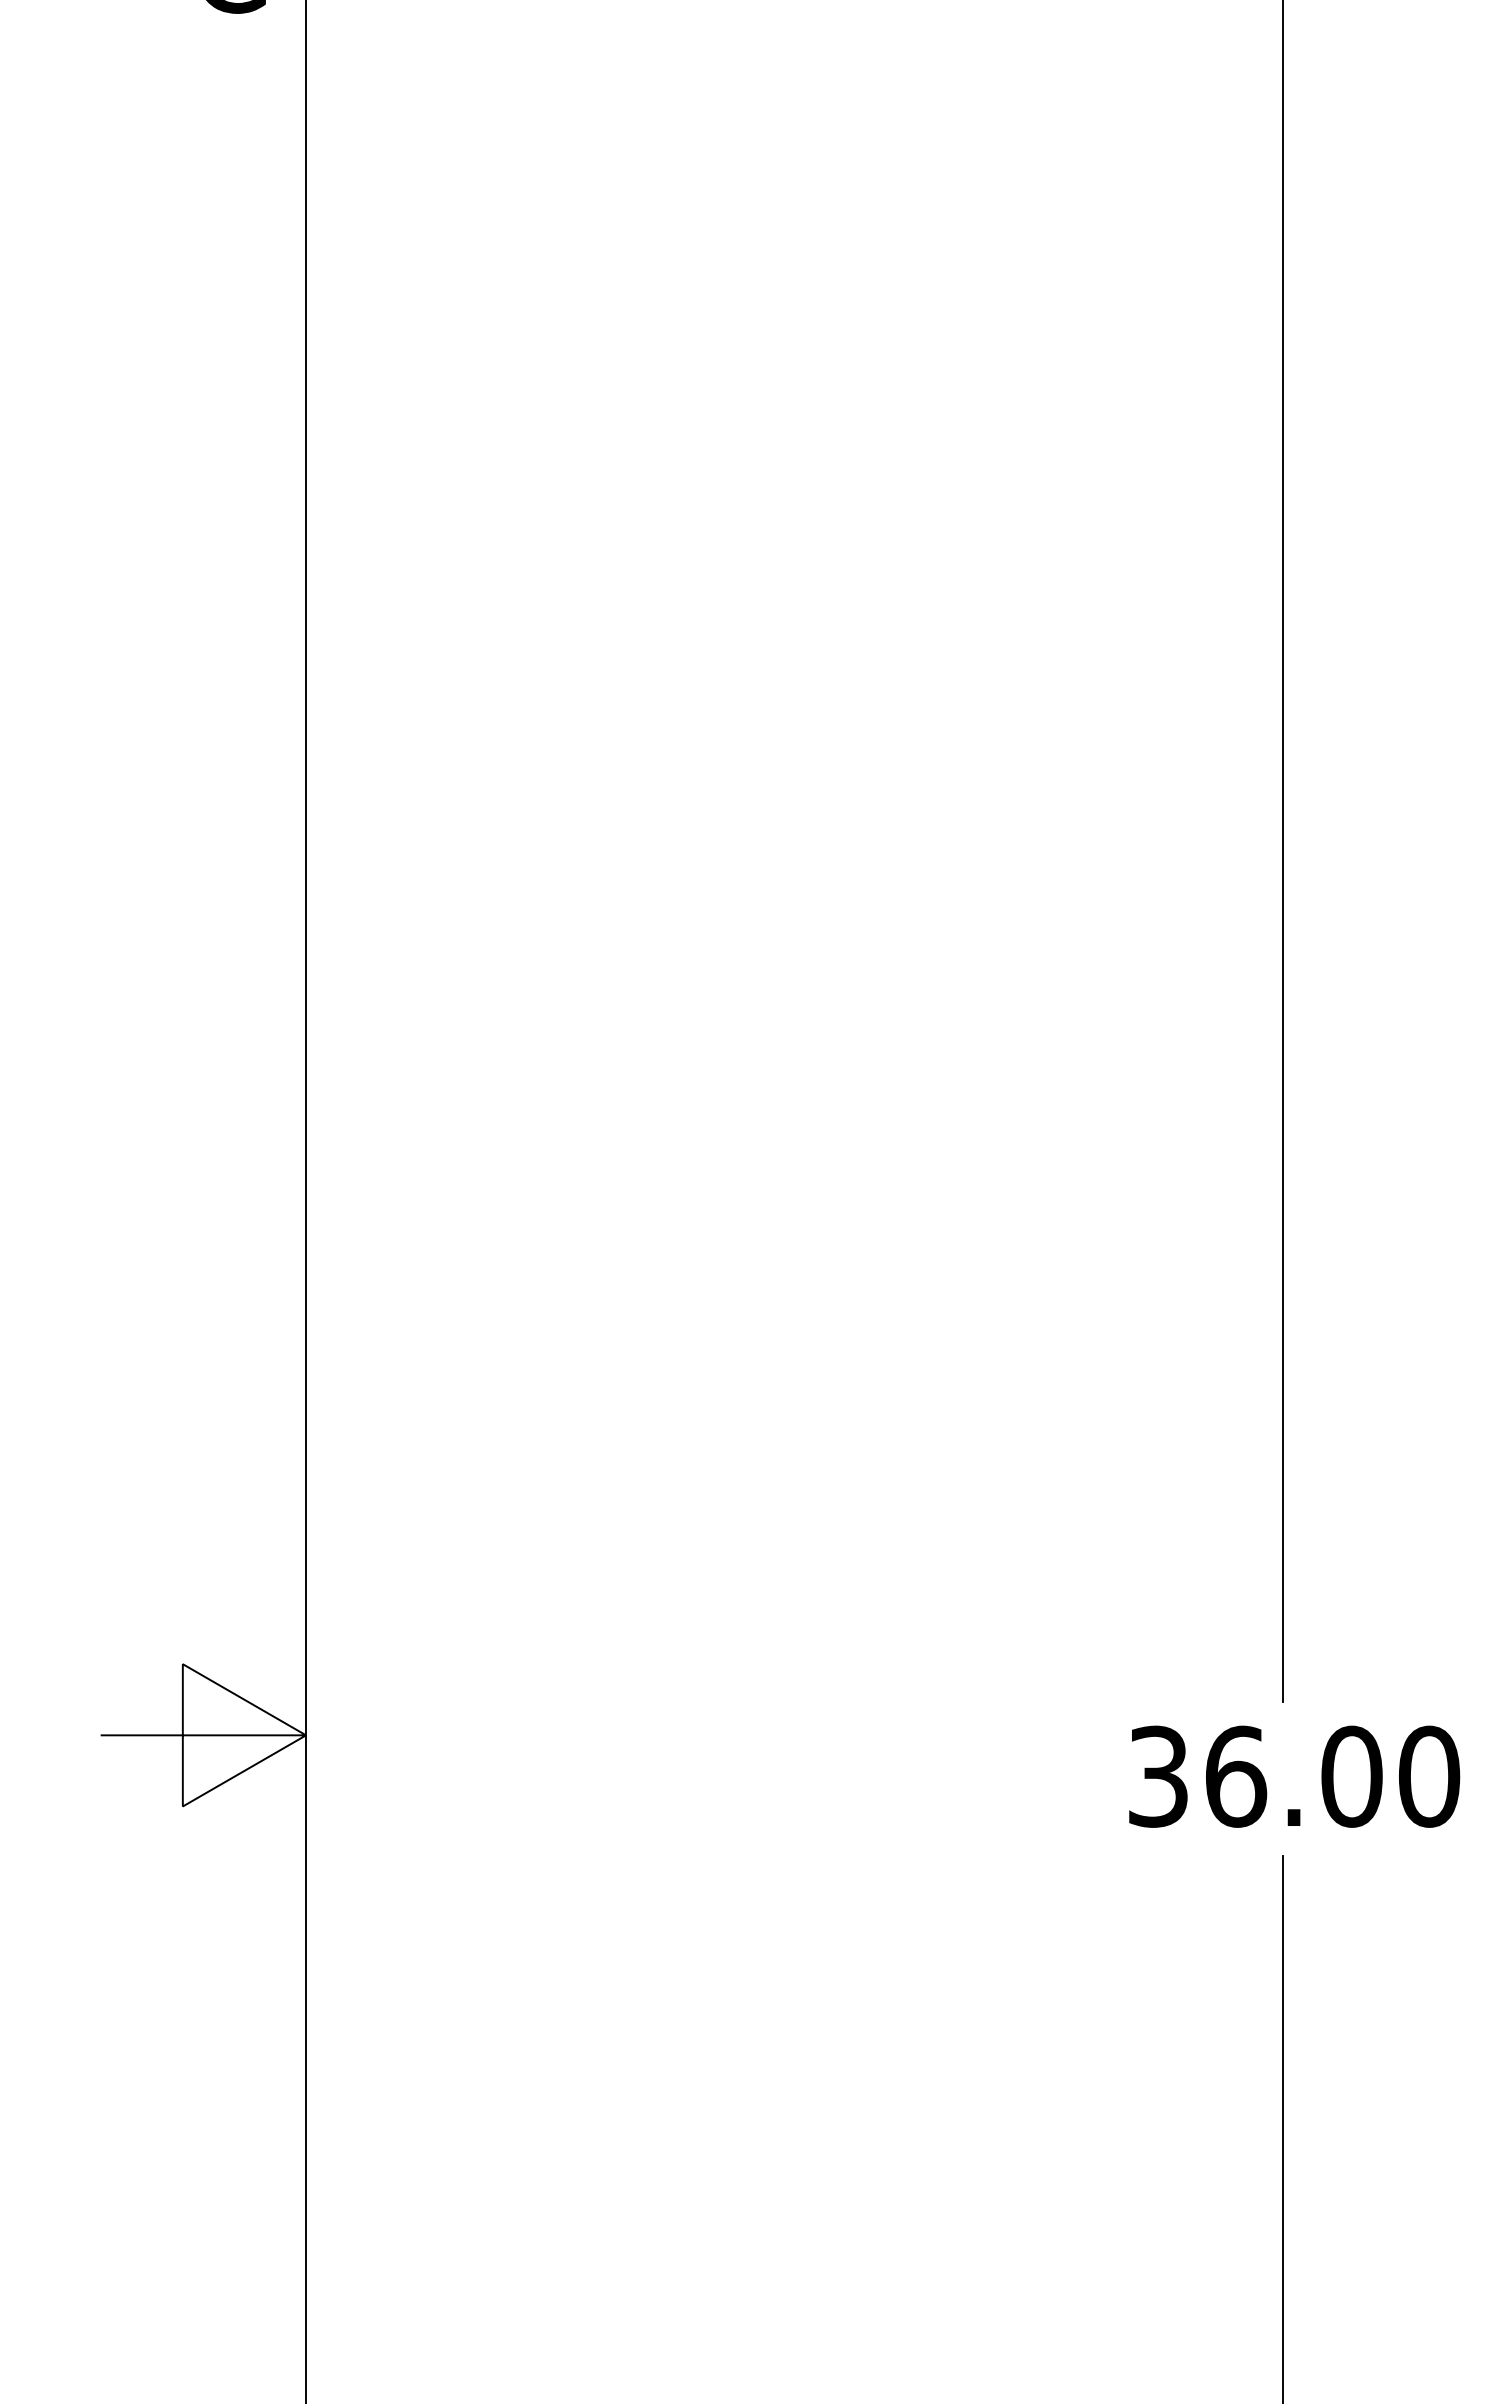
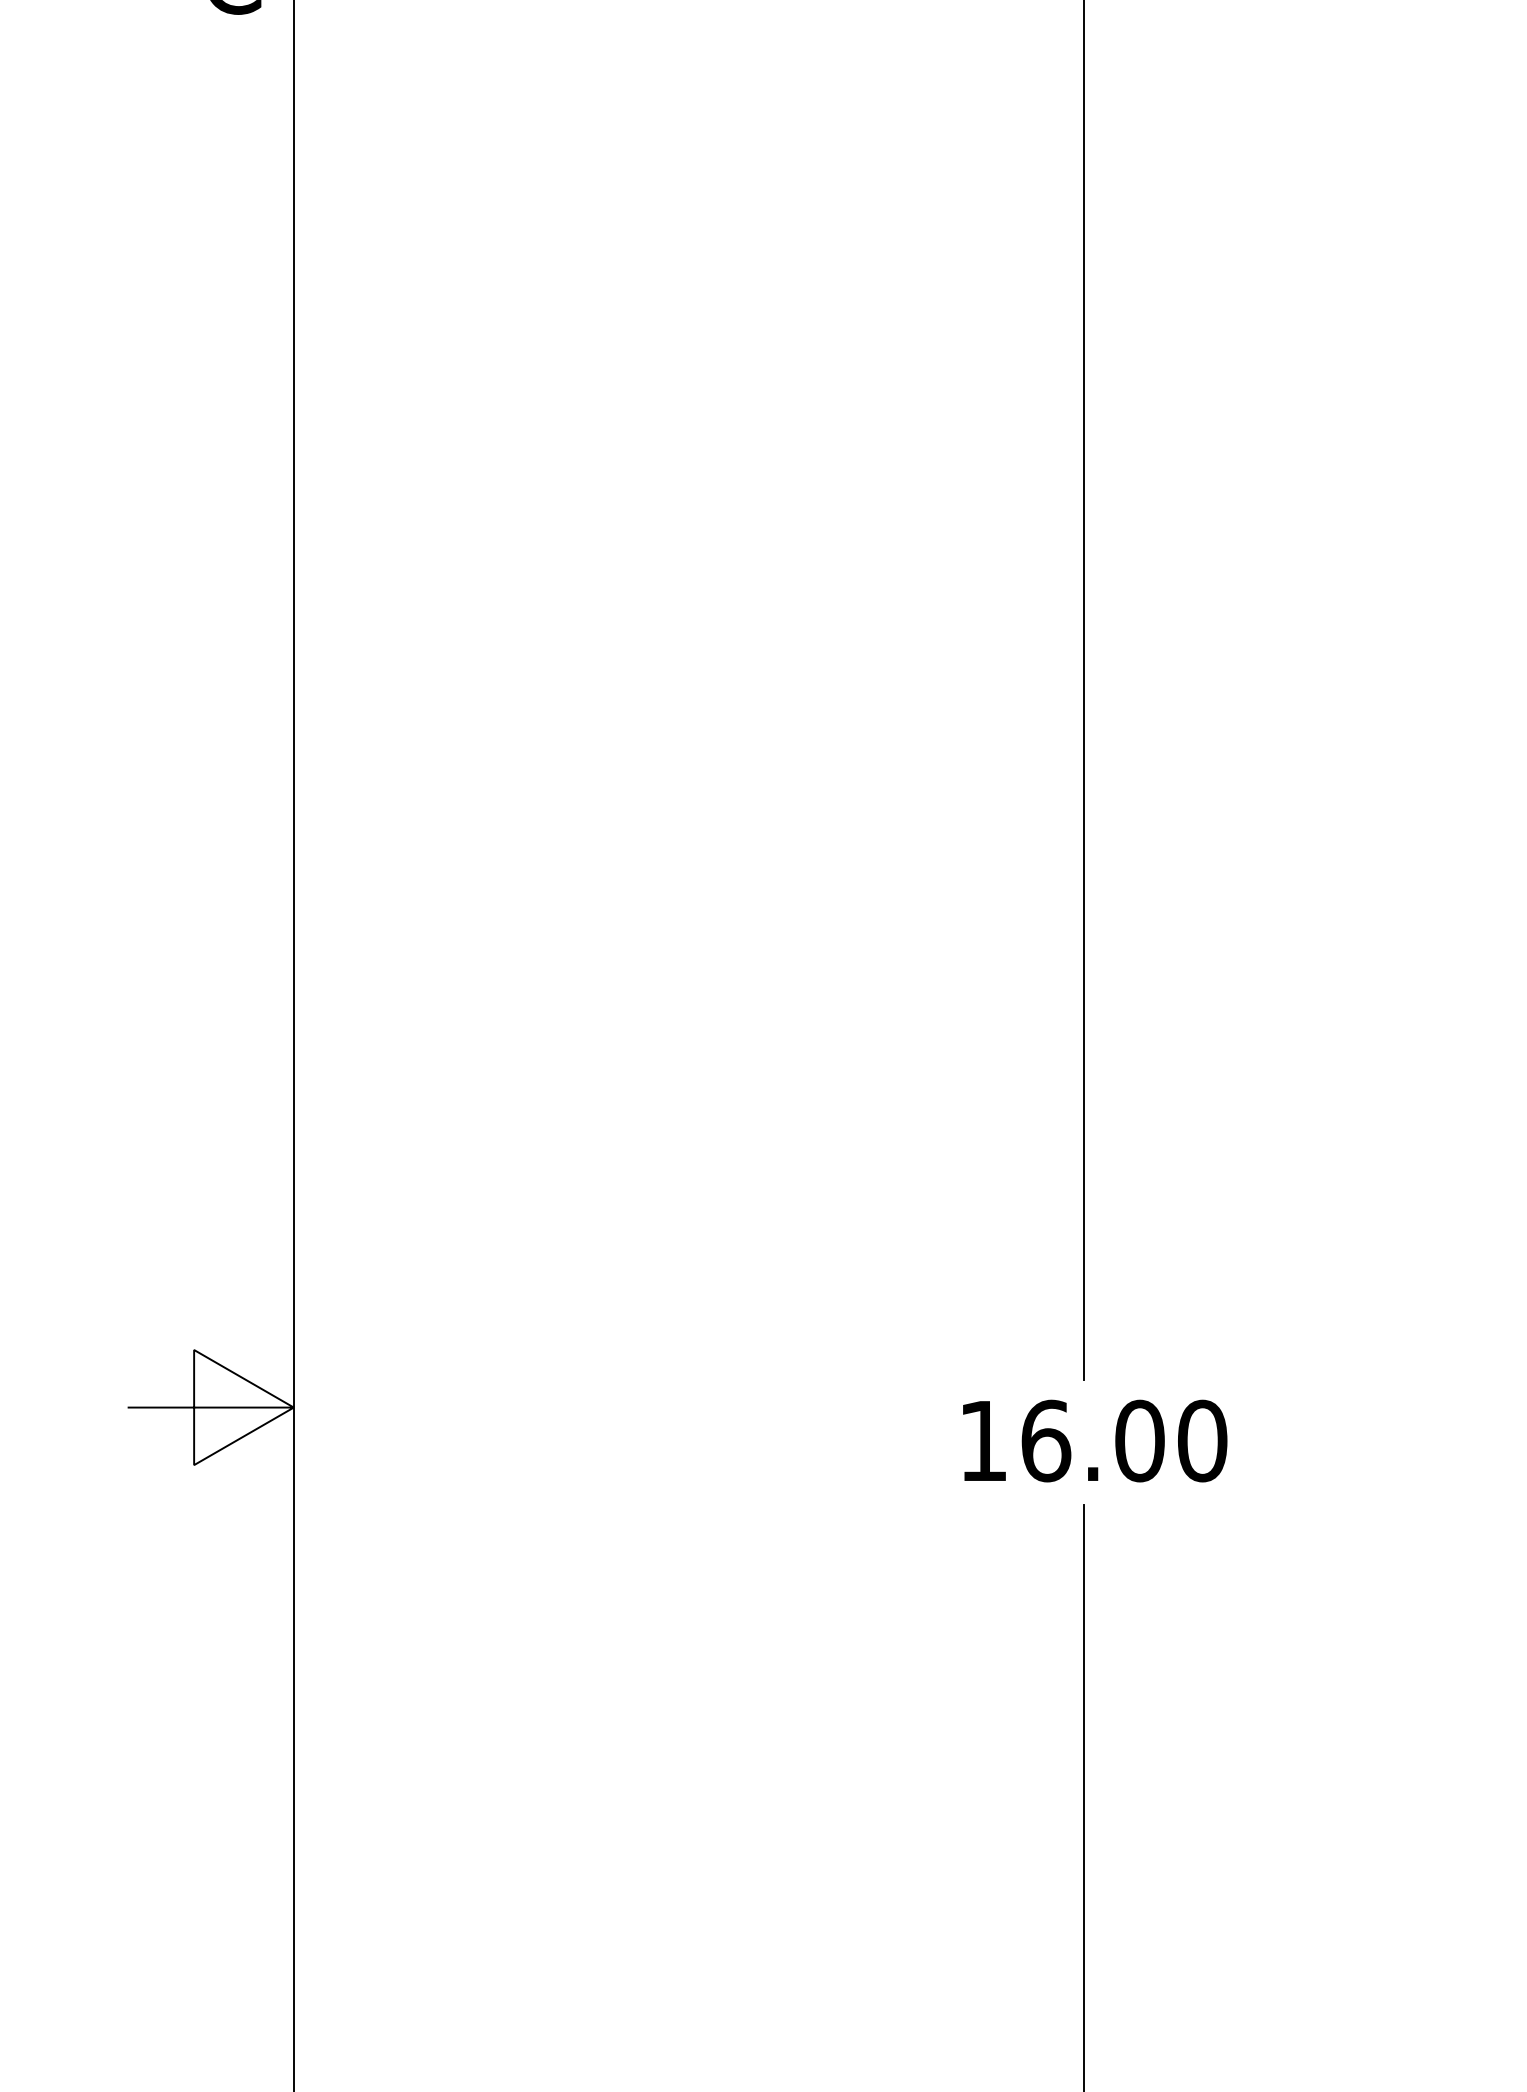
text: (1157, 1776) -> (982, 1440), 36.00 -> 16.00

